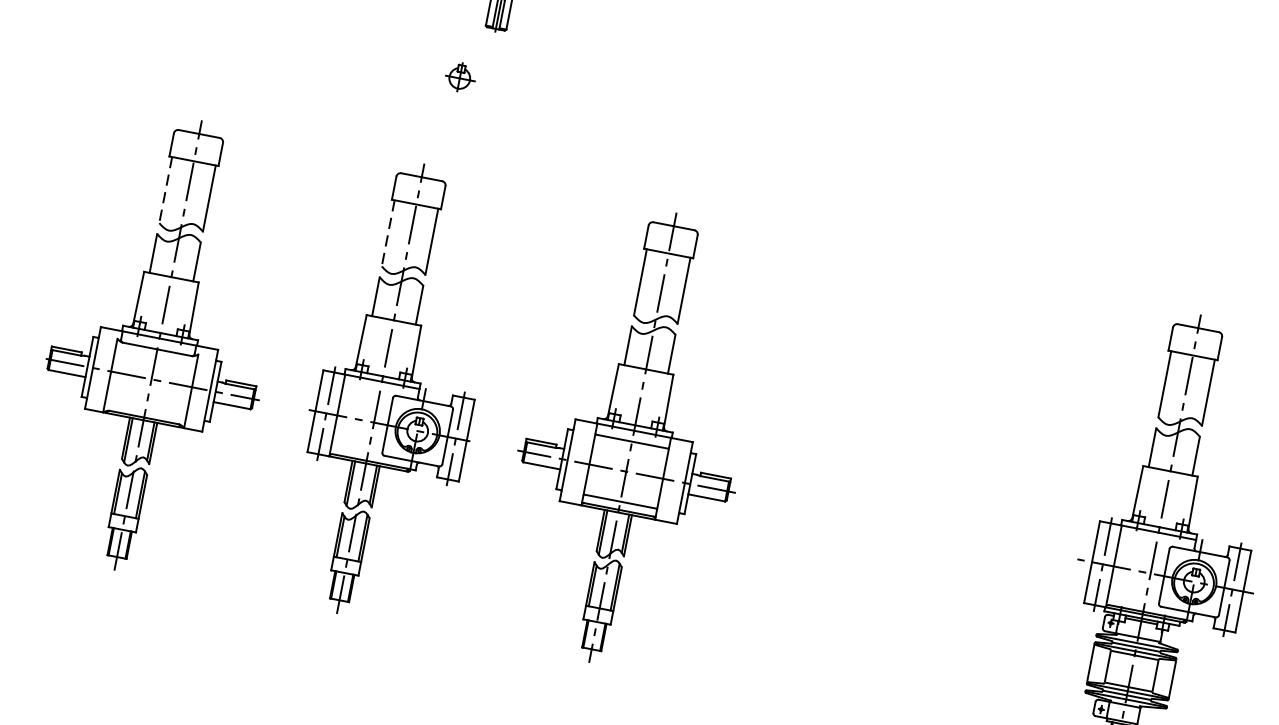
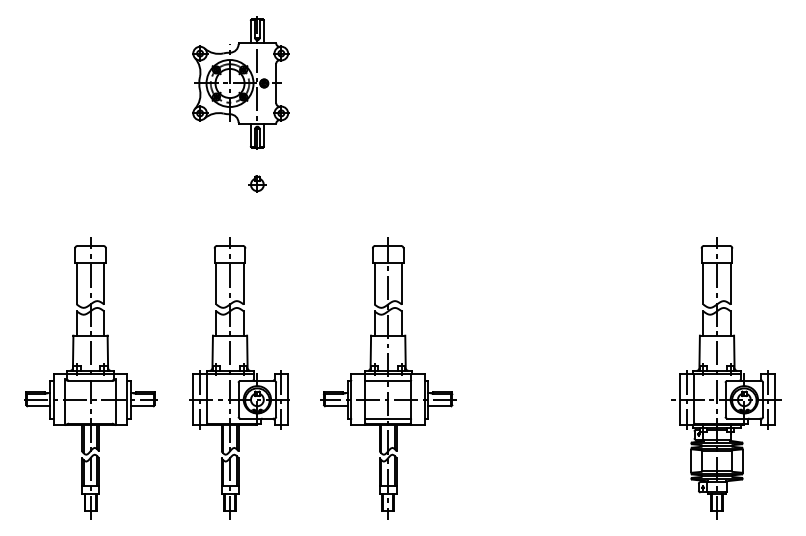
part: (460, 76) -> (257, 183), moved
line: (165, 189) -> (76, 283), dashed -> solid
line: (388, 232) -> (216, 283), dashed -> solid

